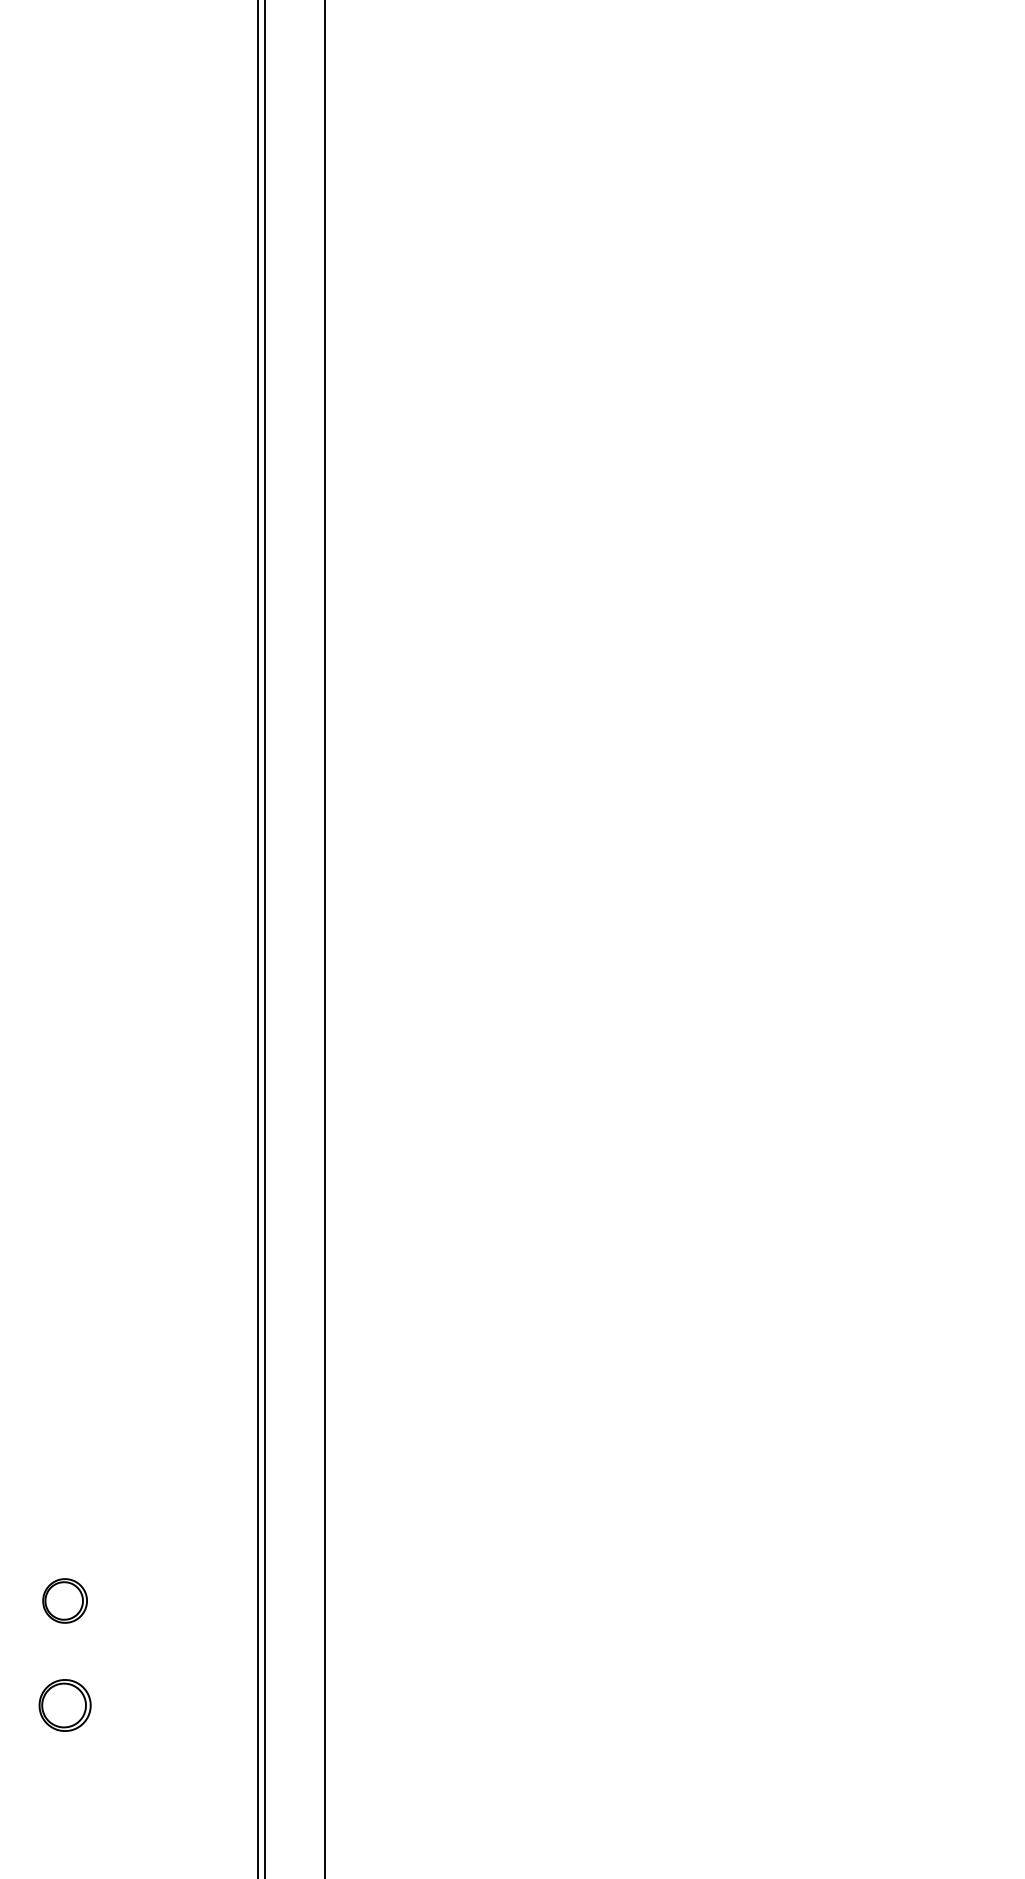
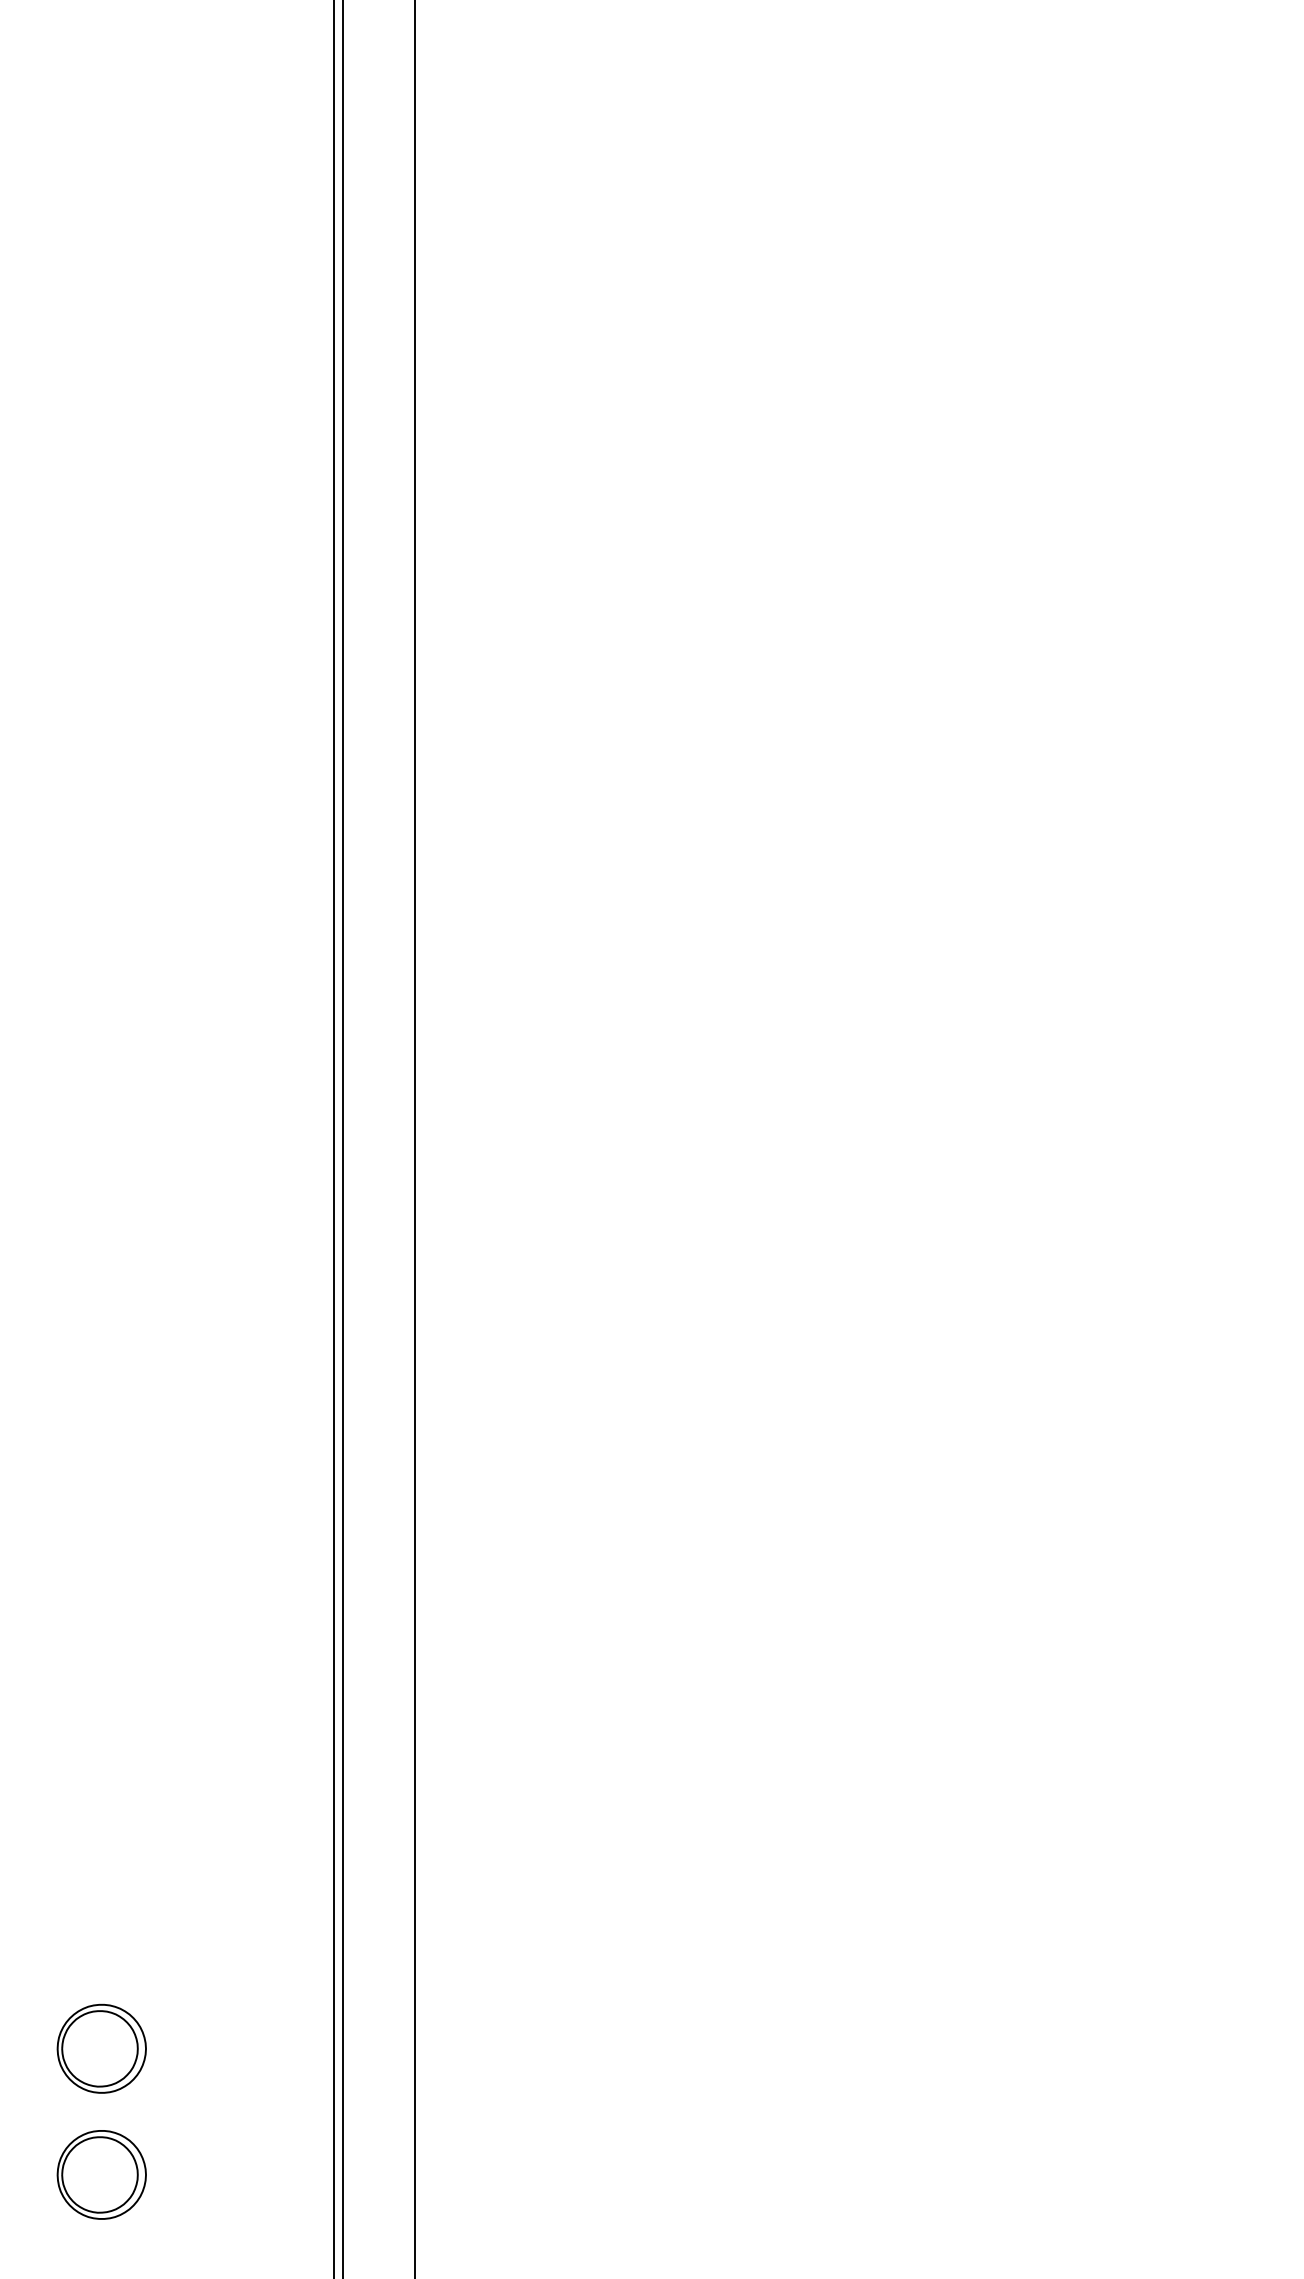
part: (64, 1600) -> (101, 2048), size x1.67
part: (64, 1705) -> (101, 2174), size x1.43

